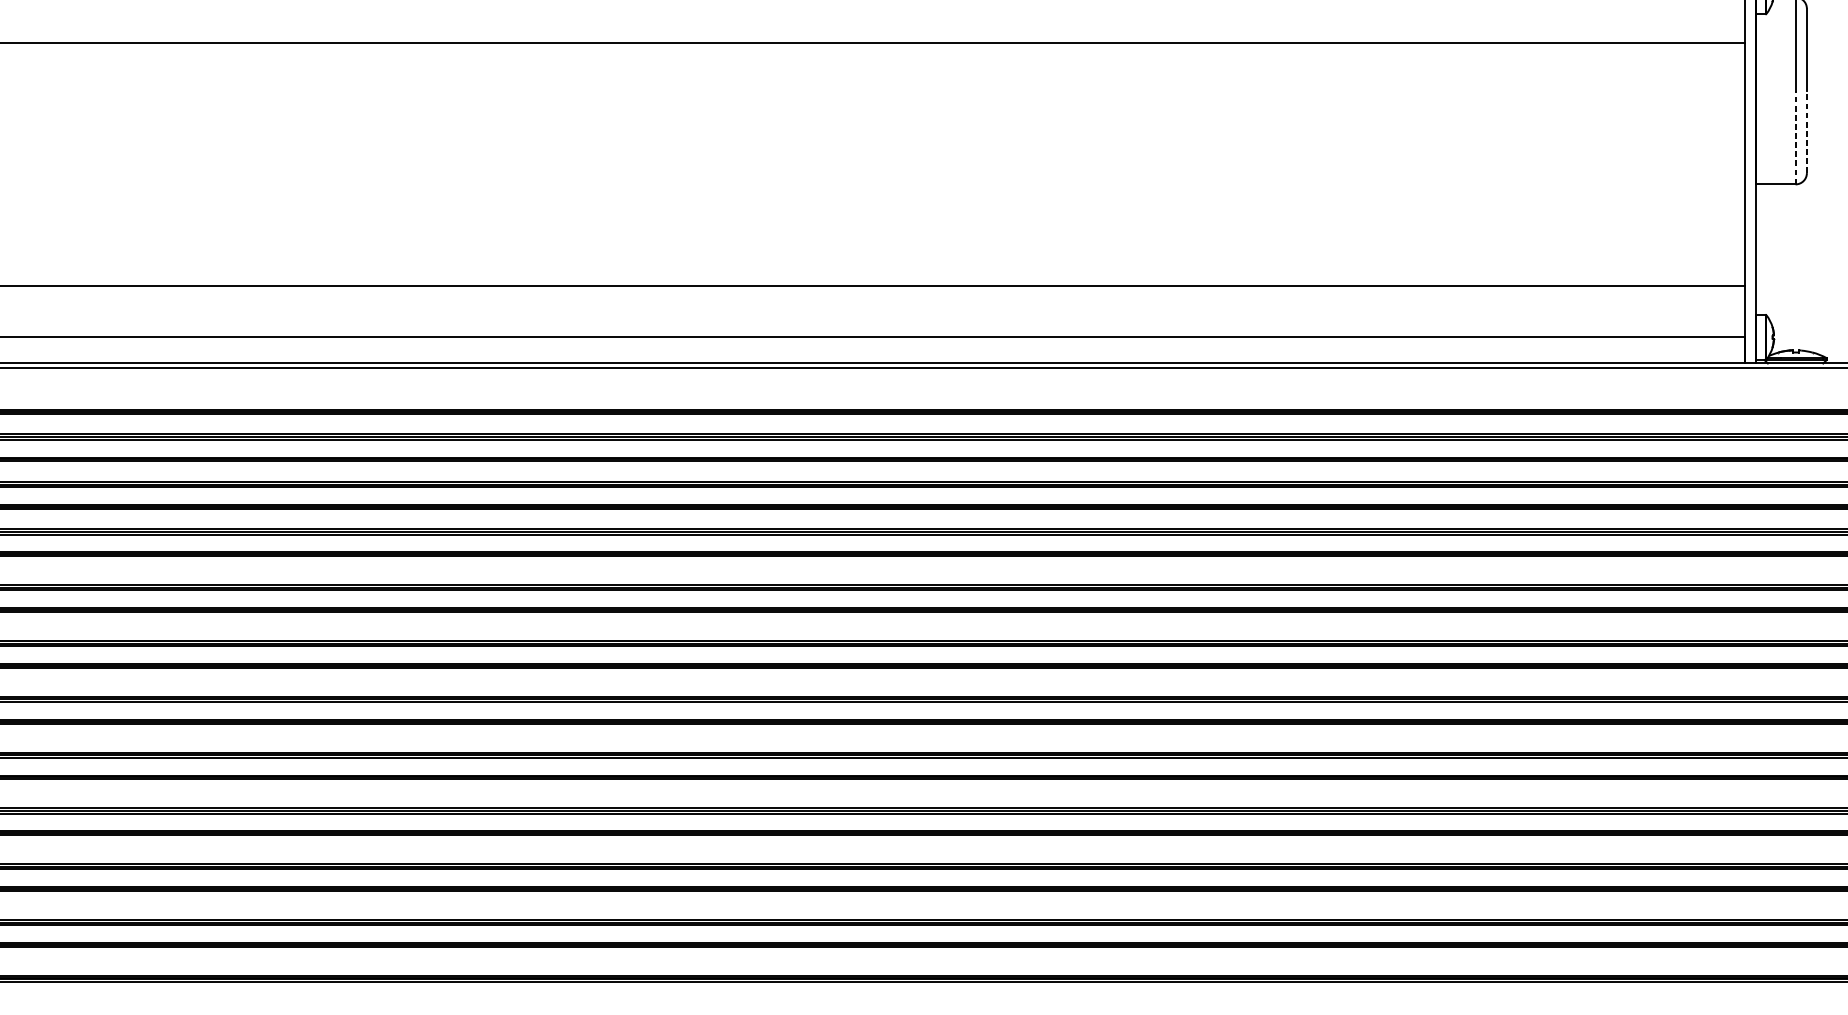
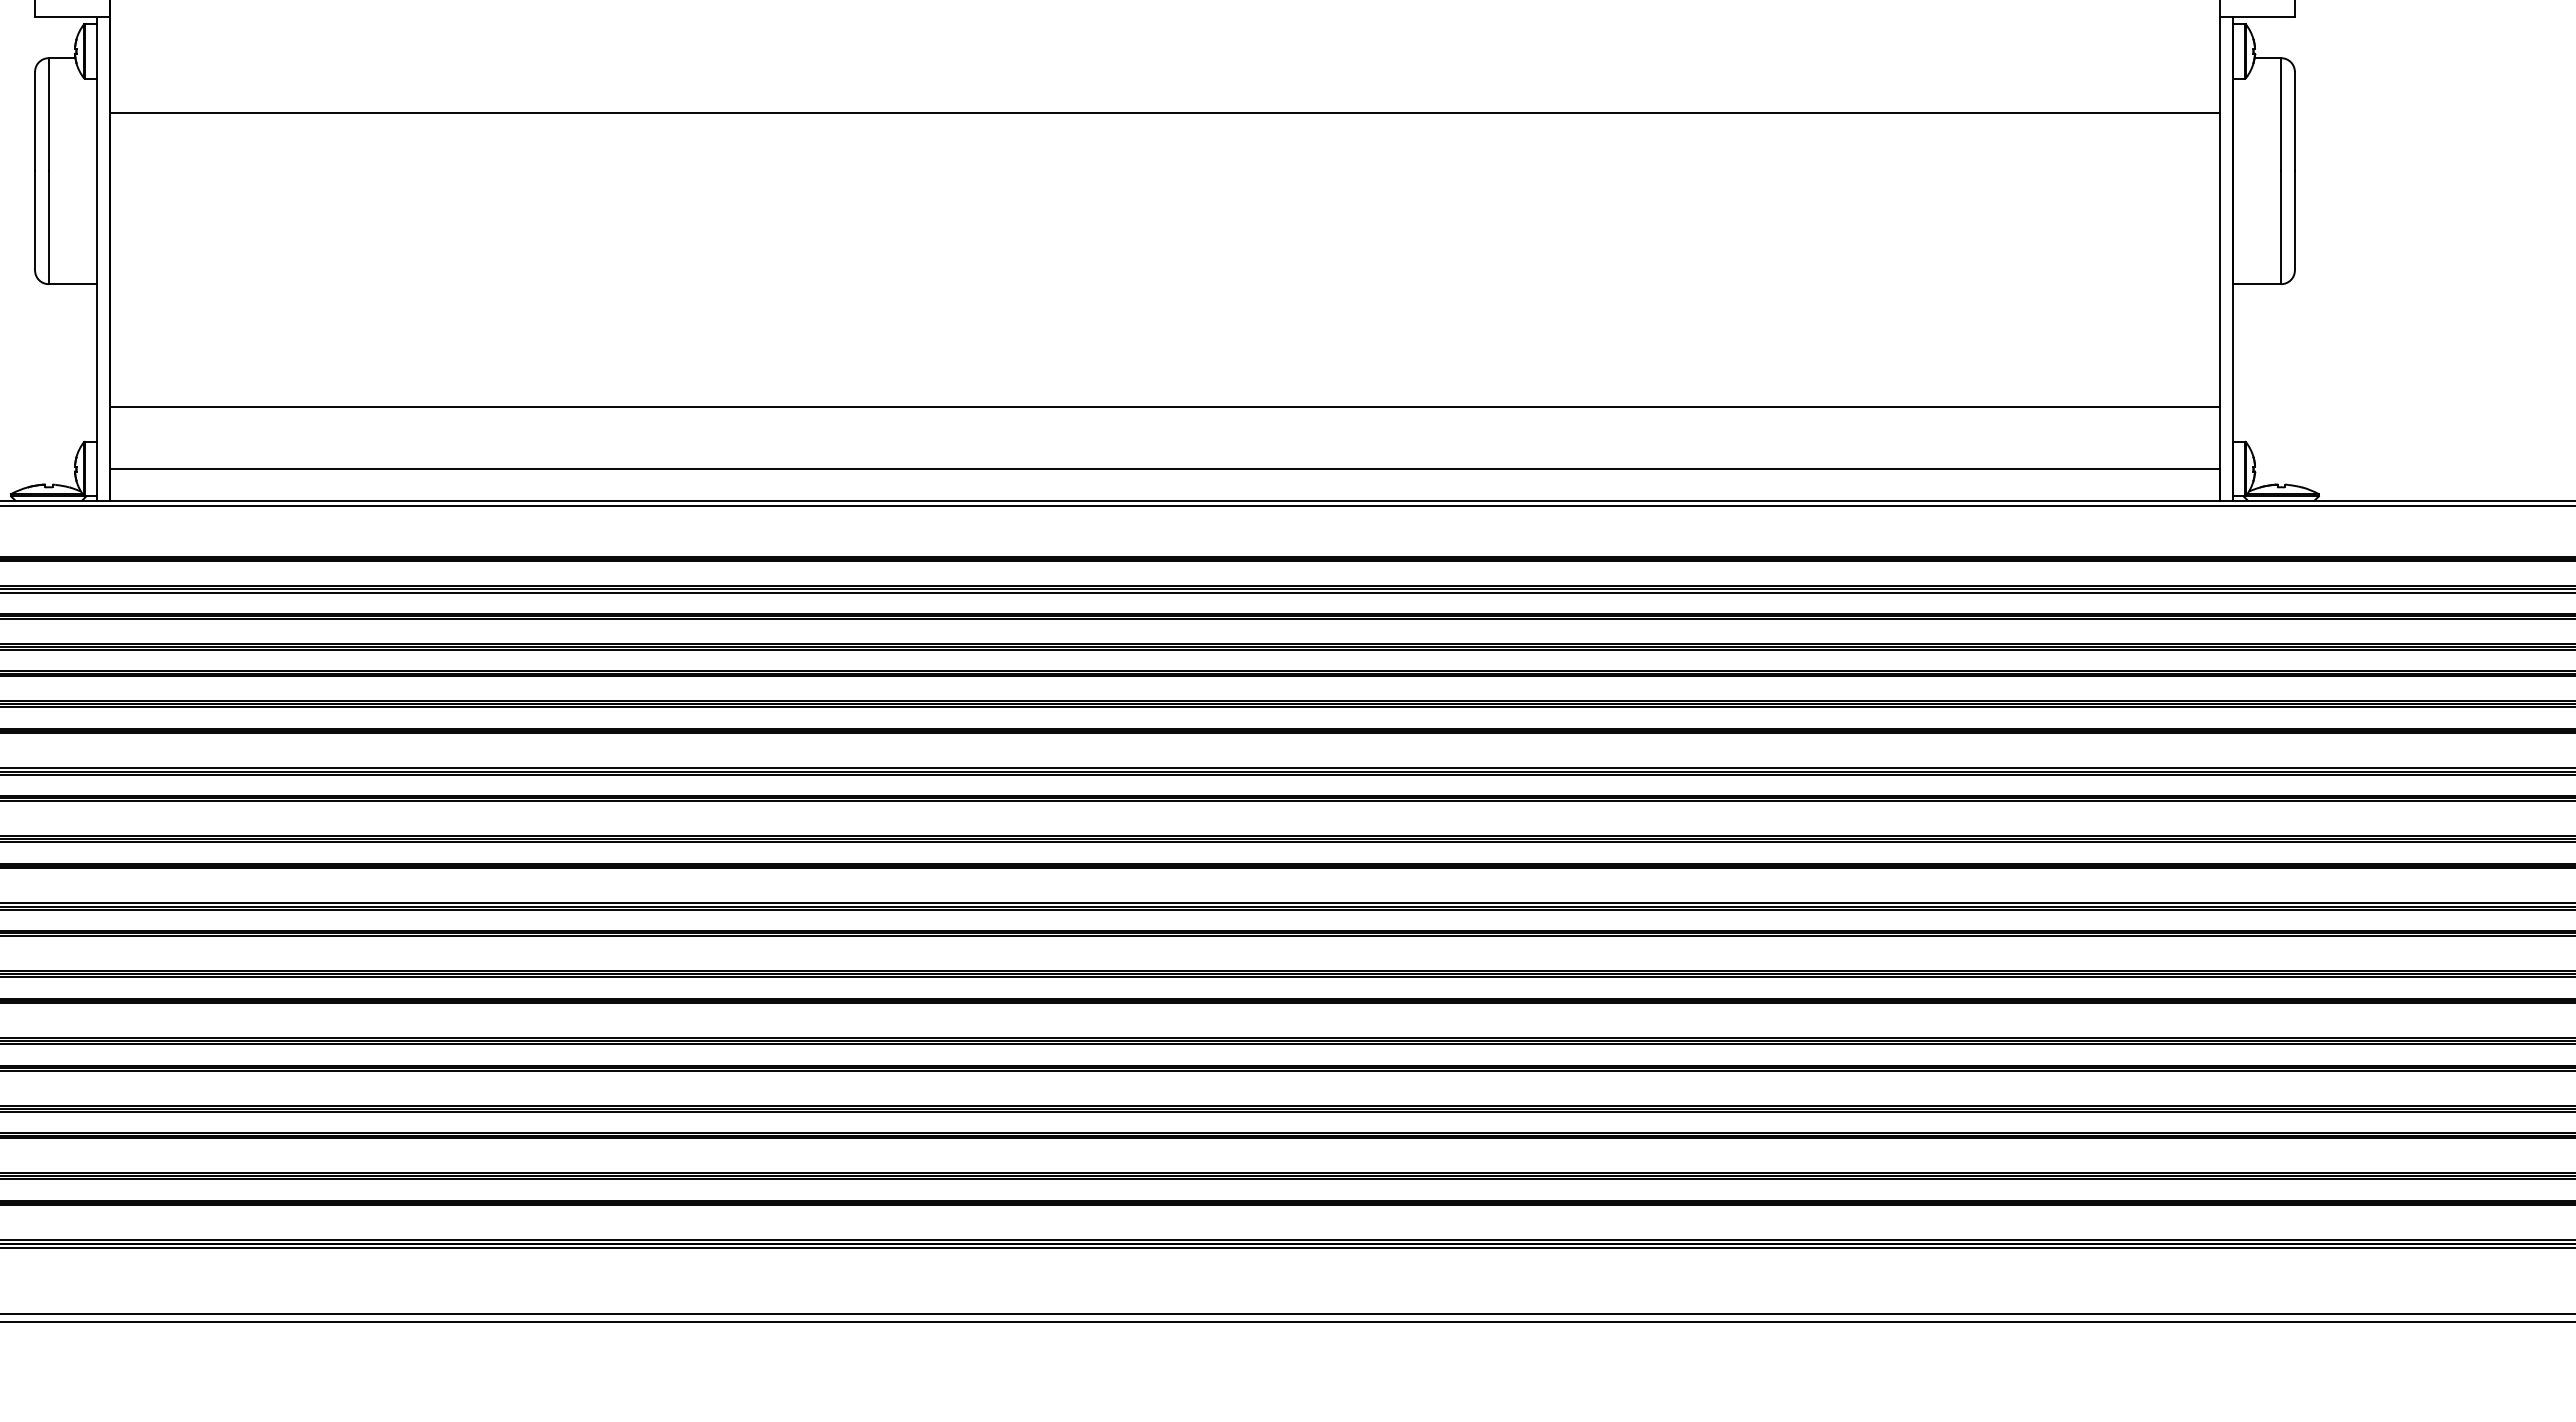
line: (1806, 131) -> (2294, 220), dashed -> solid
line: (1795, 137) -> (2281, 227), dashed -> solid

